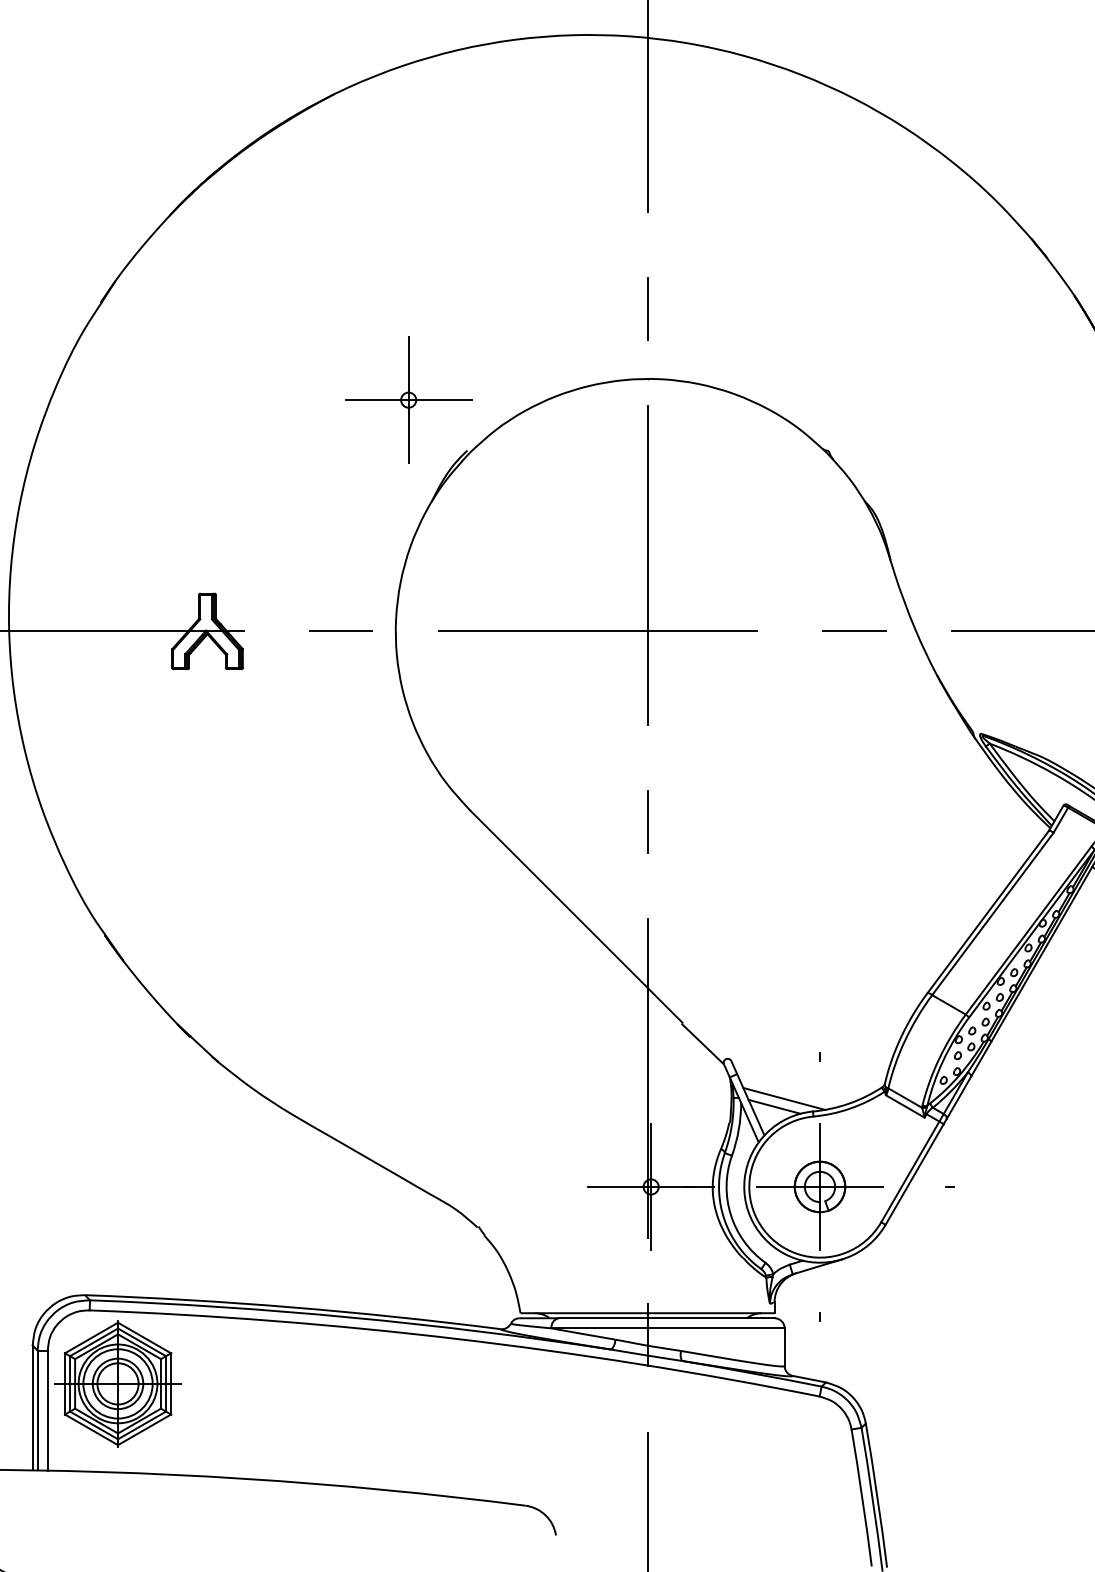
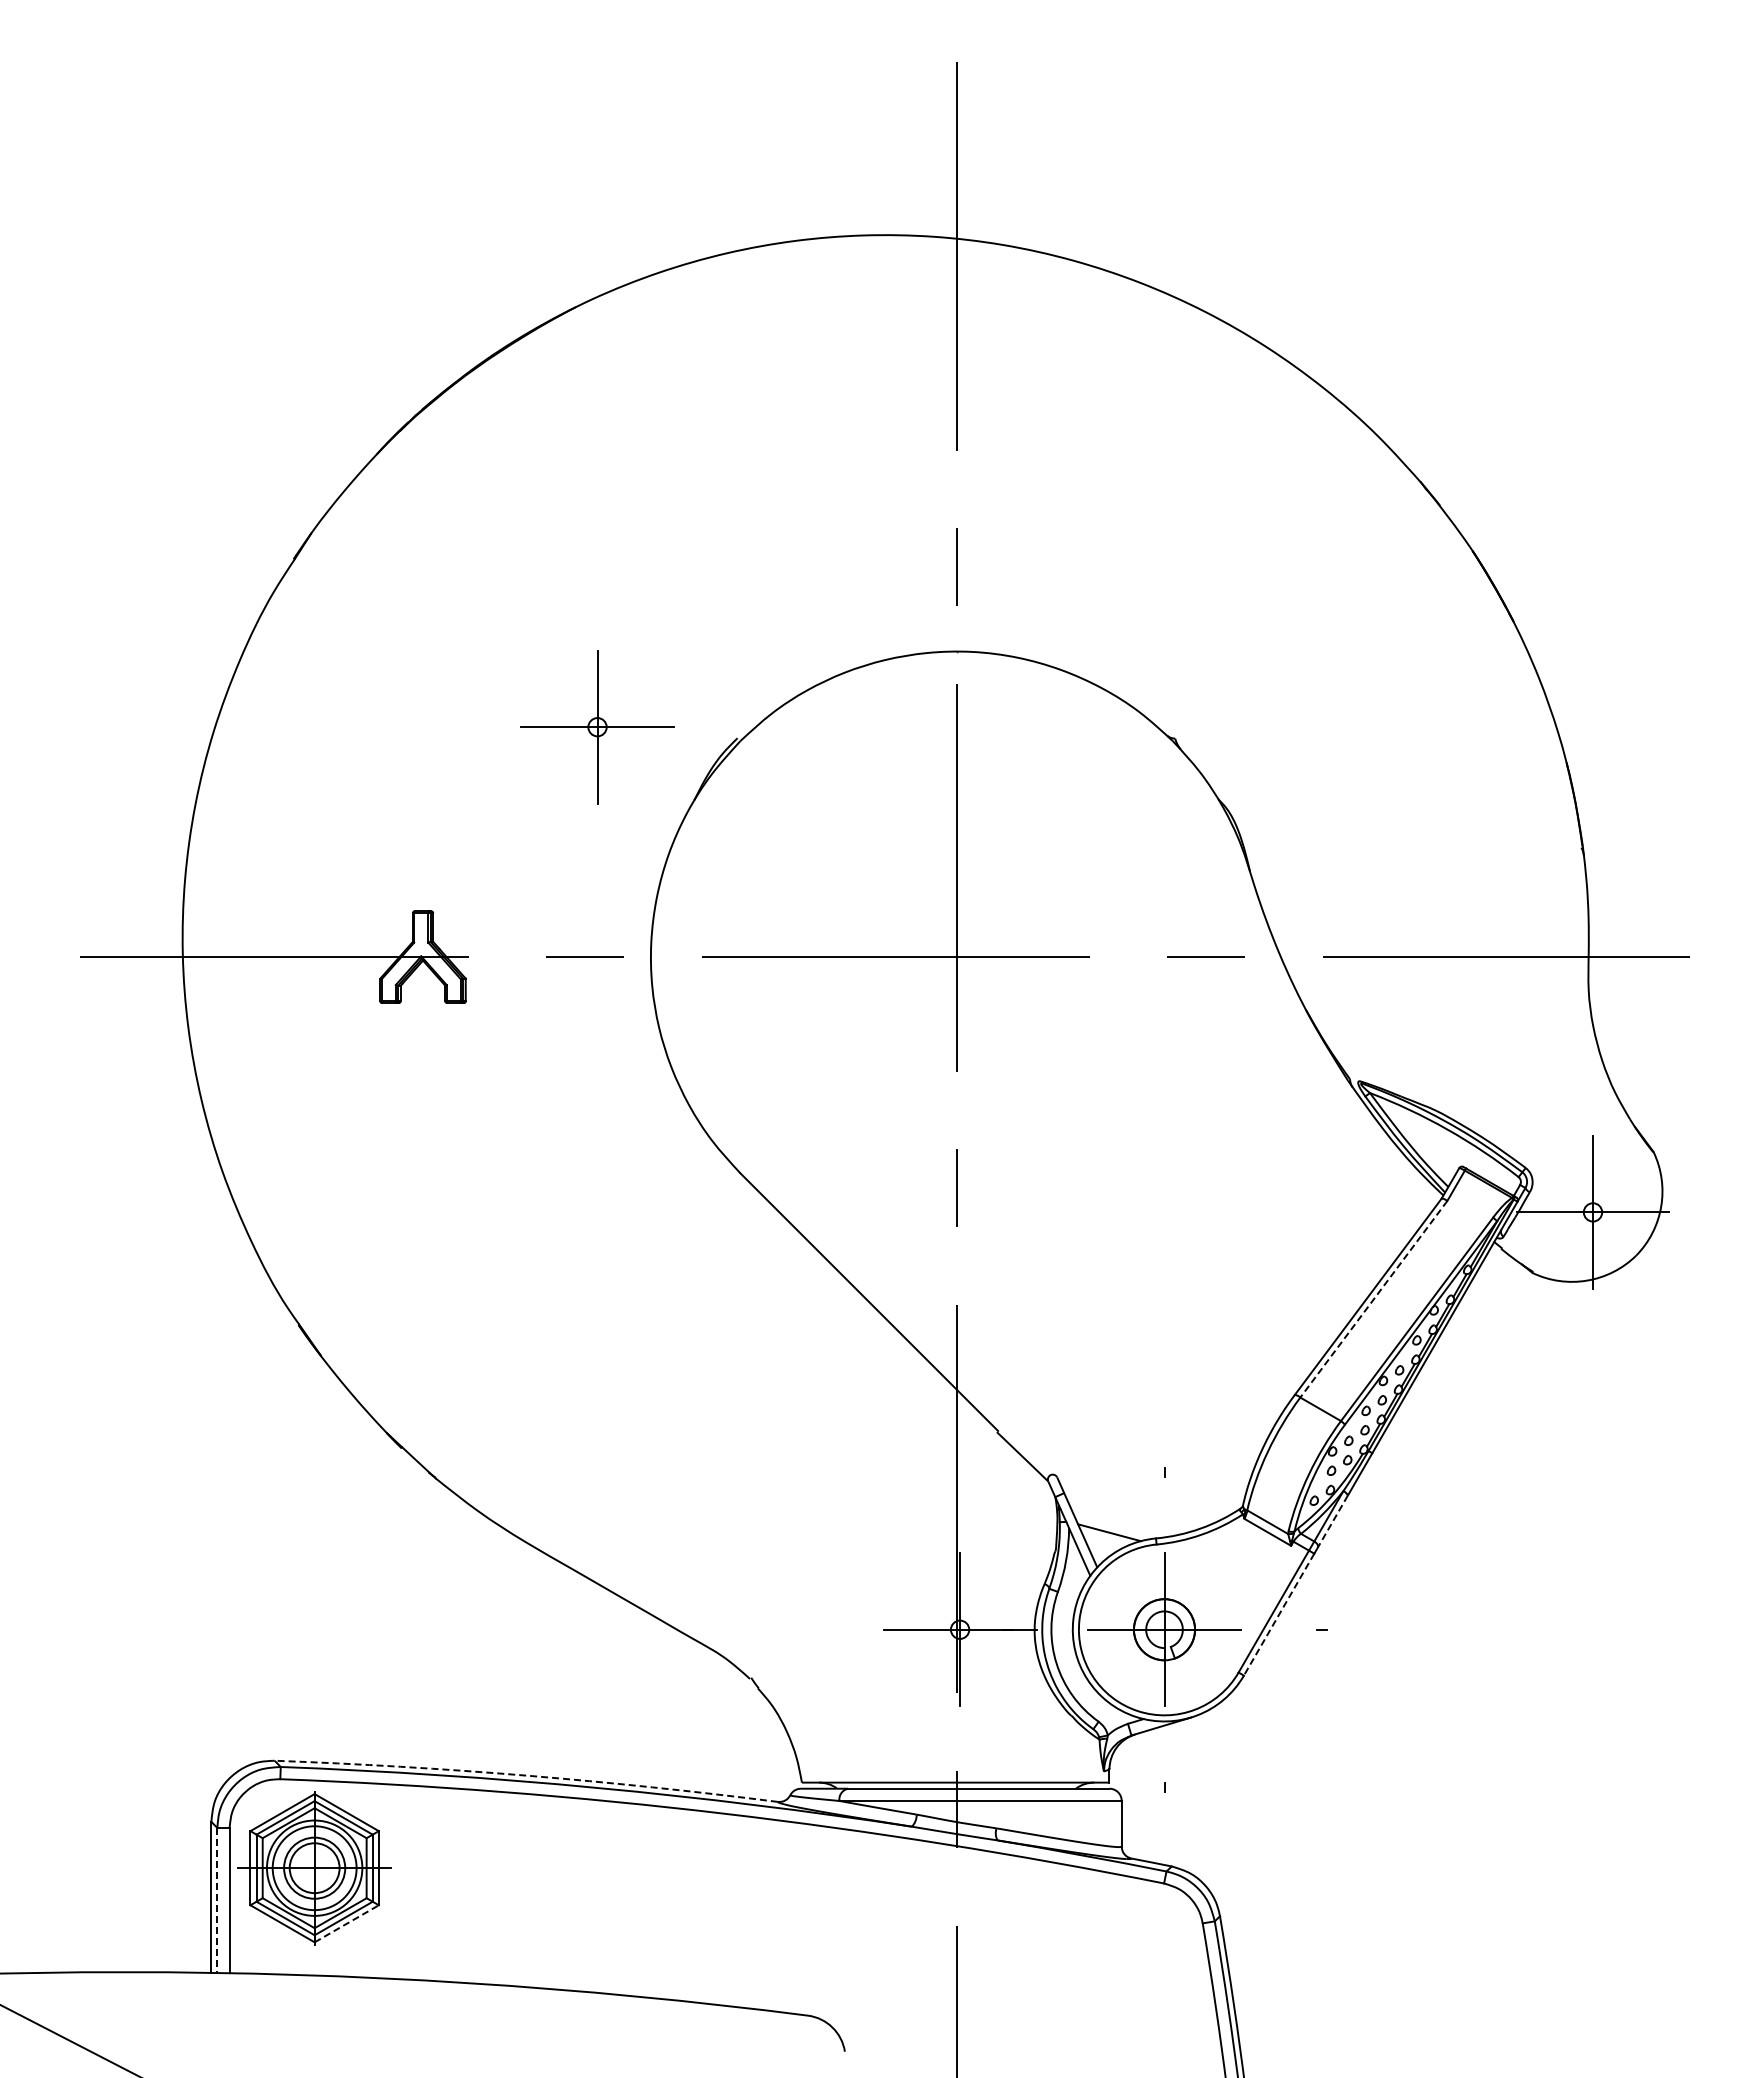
part: (408, 400) -> (597, 727), moved
line: (992, 914) -> (1373, 1299), solid -> dashed
line: (783, 1098) -> (1120, 1522), removed
line: (958, 1098) -> (1332, 1522), solid -> dashed
line: (914, 1175) -> (1278, 1615), solid -> dashed
arc: (293, 1307) -> (526, 1775), solid -> dashed
line: (37, 1410) -> (217, 1900), solid -> dashed
line: (145, 1429) -> (347, 1923), solid -> dashed

